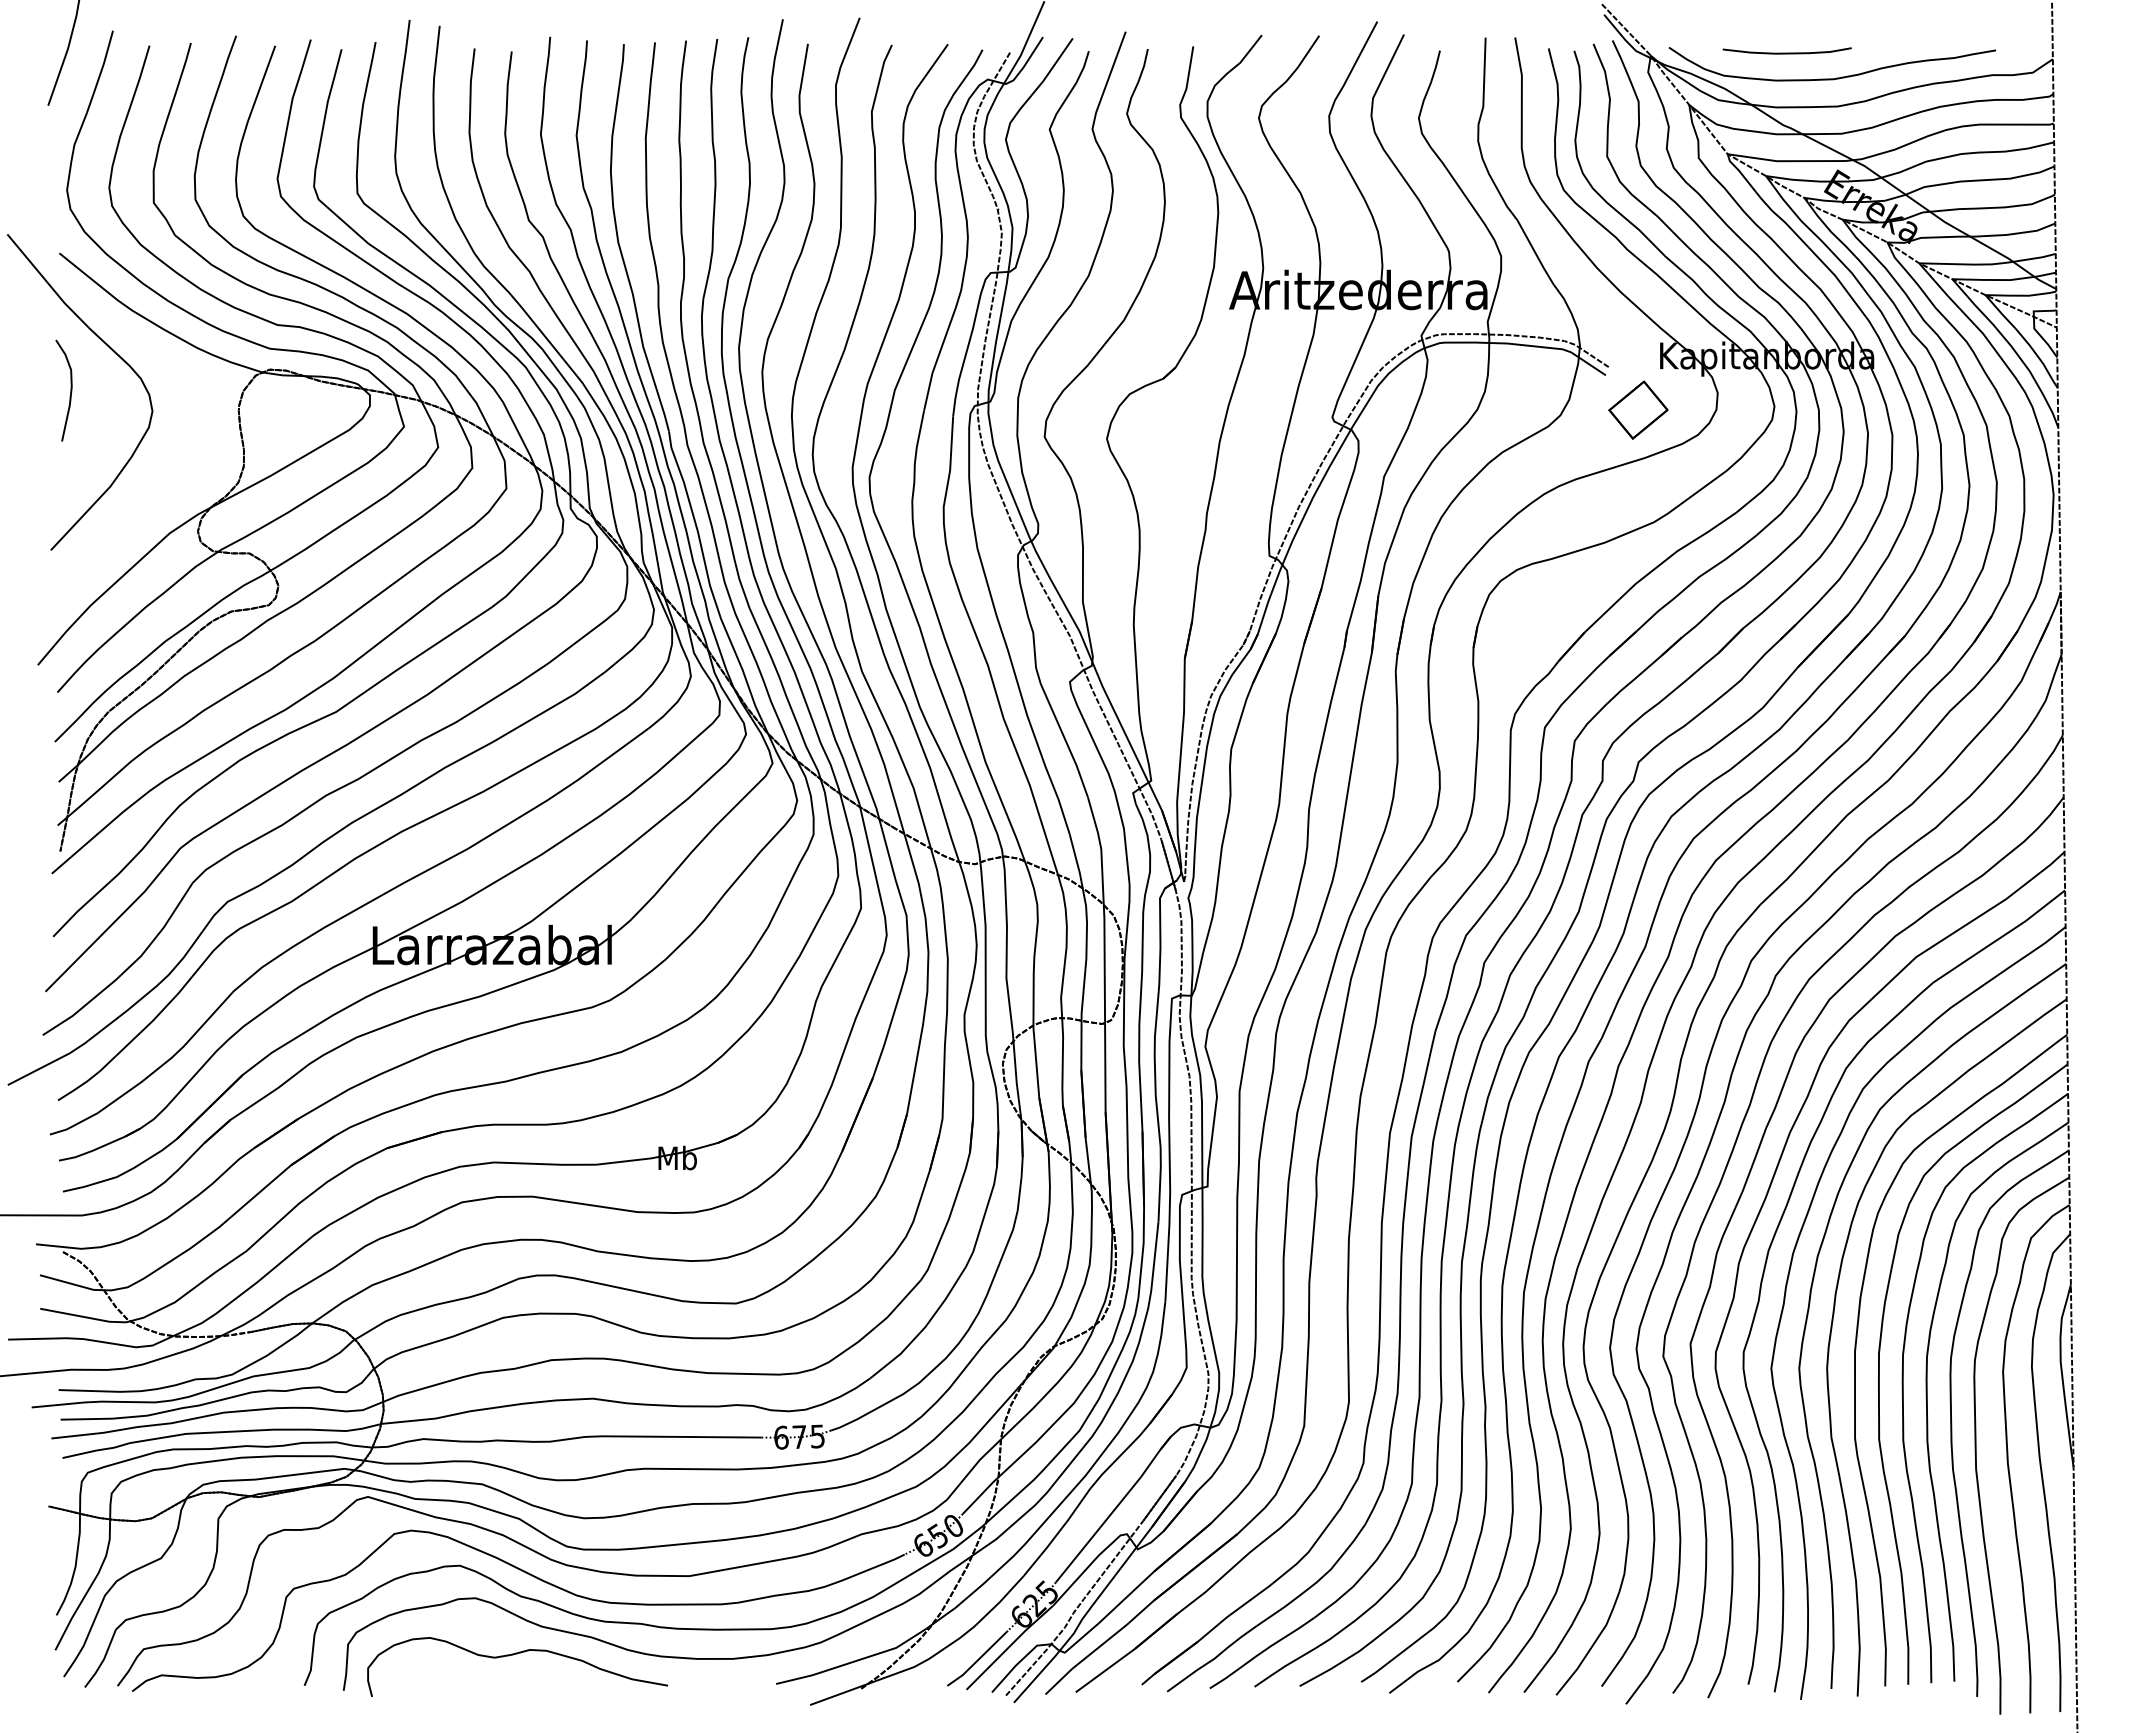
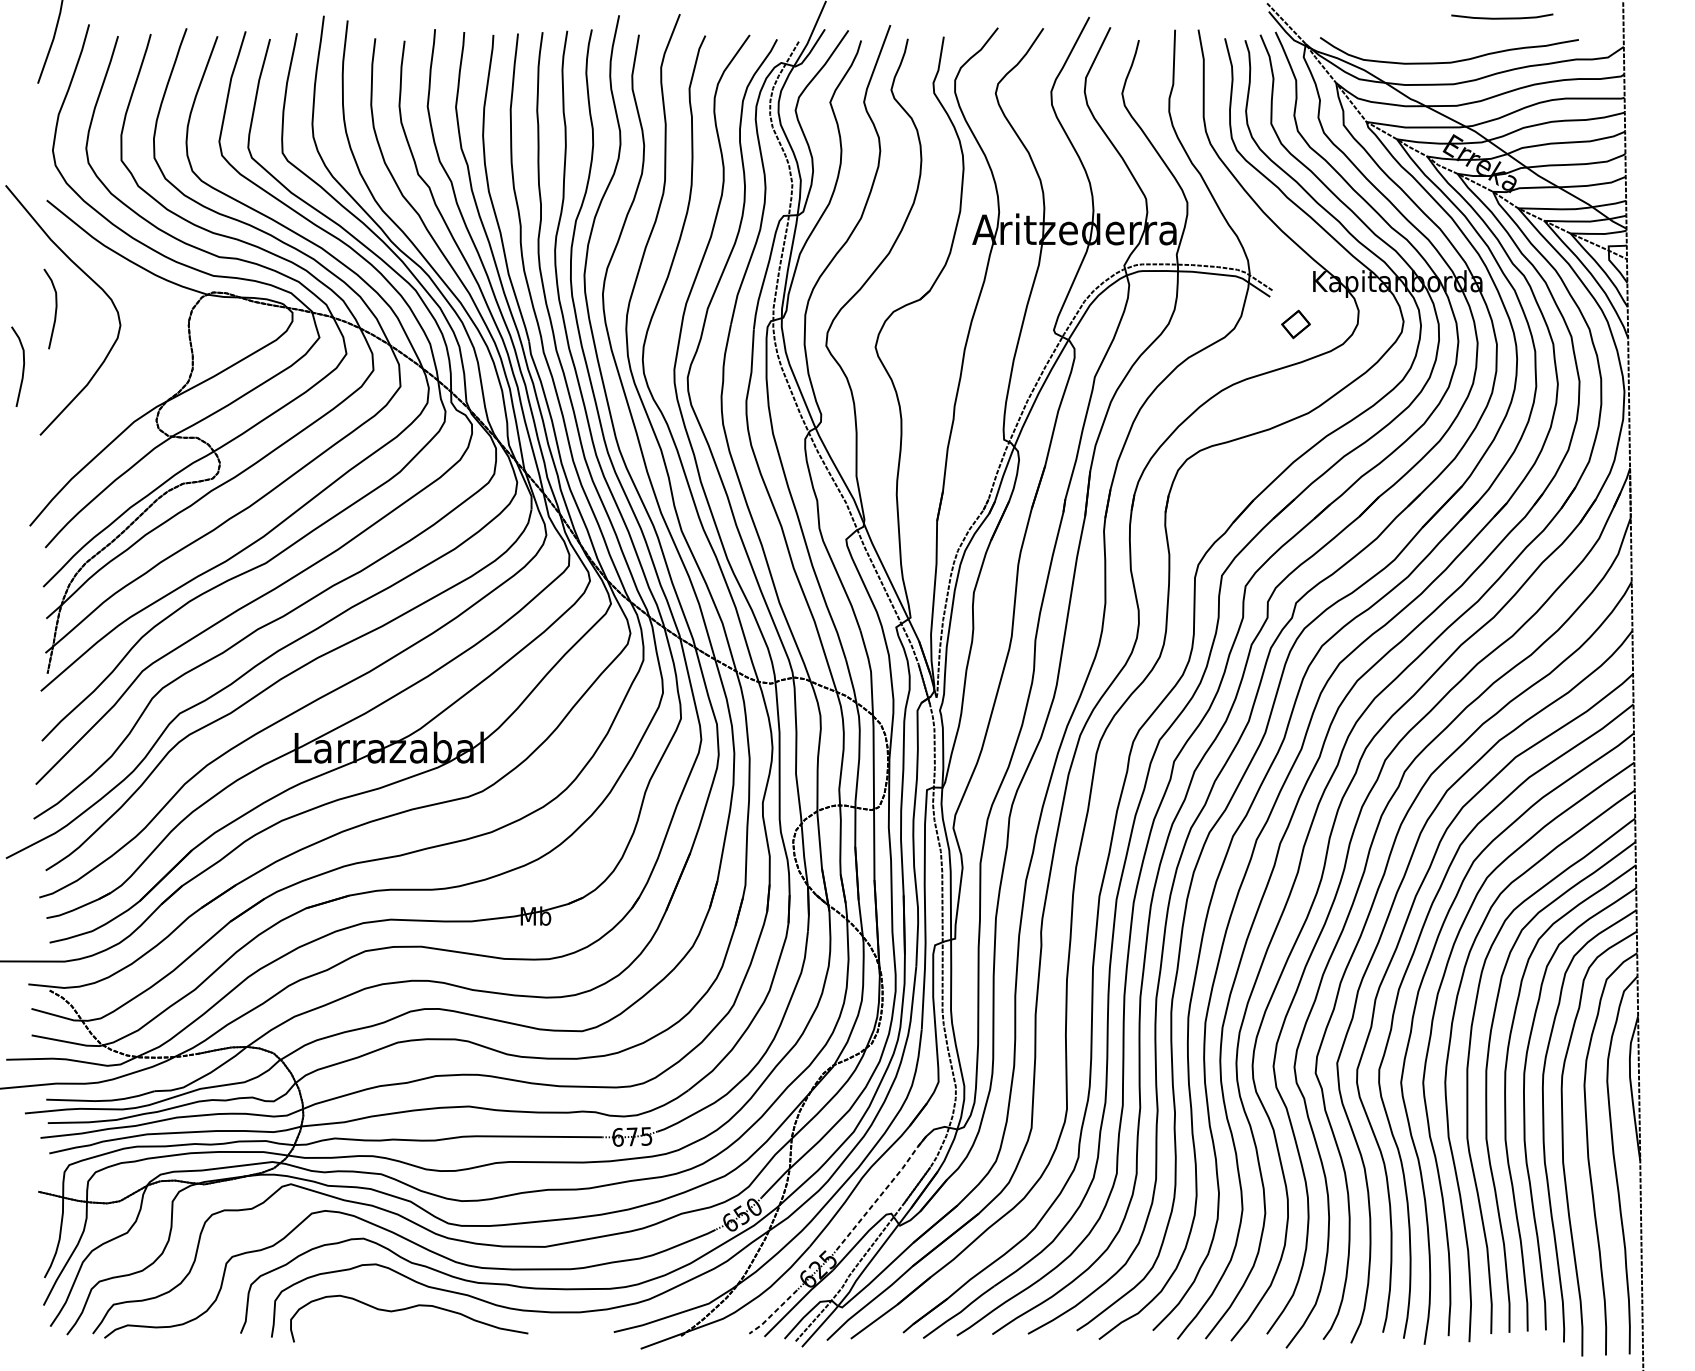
curve: (1786, 52) -> (1501, 17), moved
part: (1638, 409) -> (1296, 323), size x0.6
curve: (29, 463) -> (23, 366), added
line: (1114, 1509) -> (881, 1194), solid -> dashed
line: (978, 1659) -> (773, 1312), solid -> dashed

